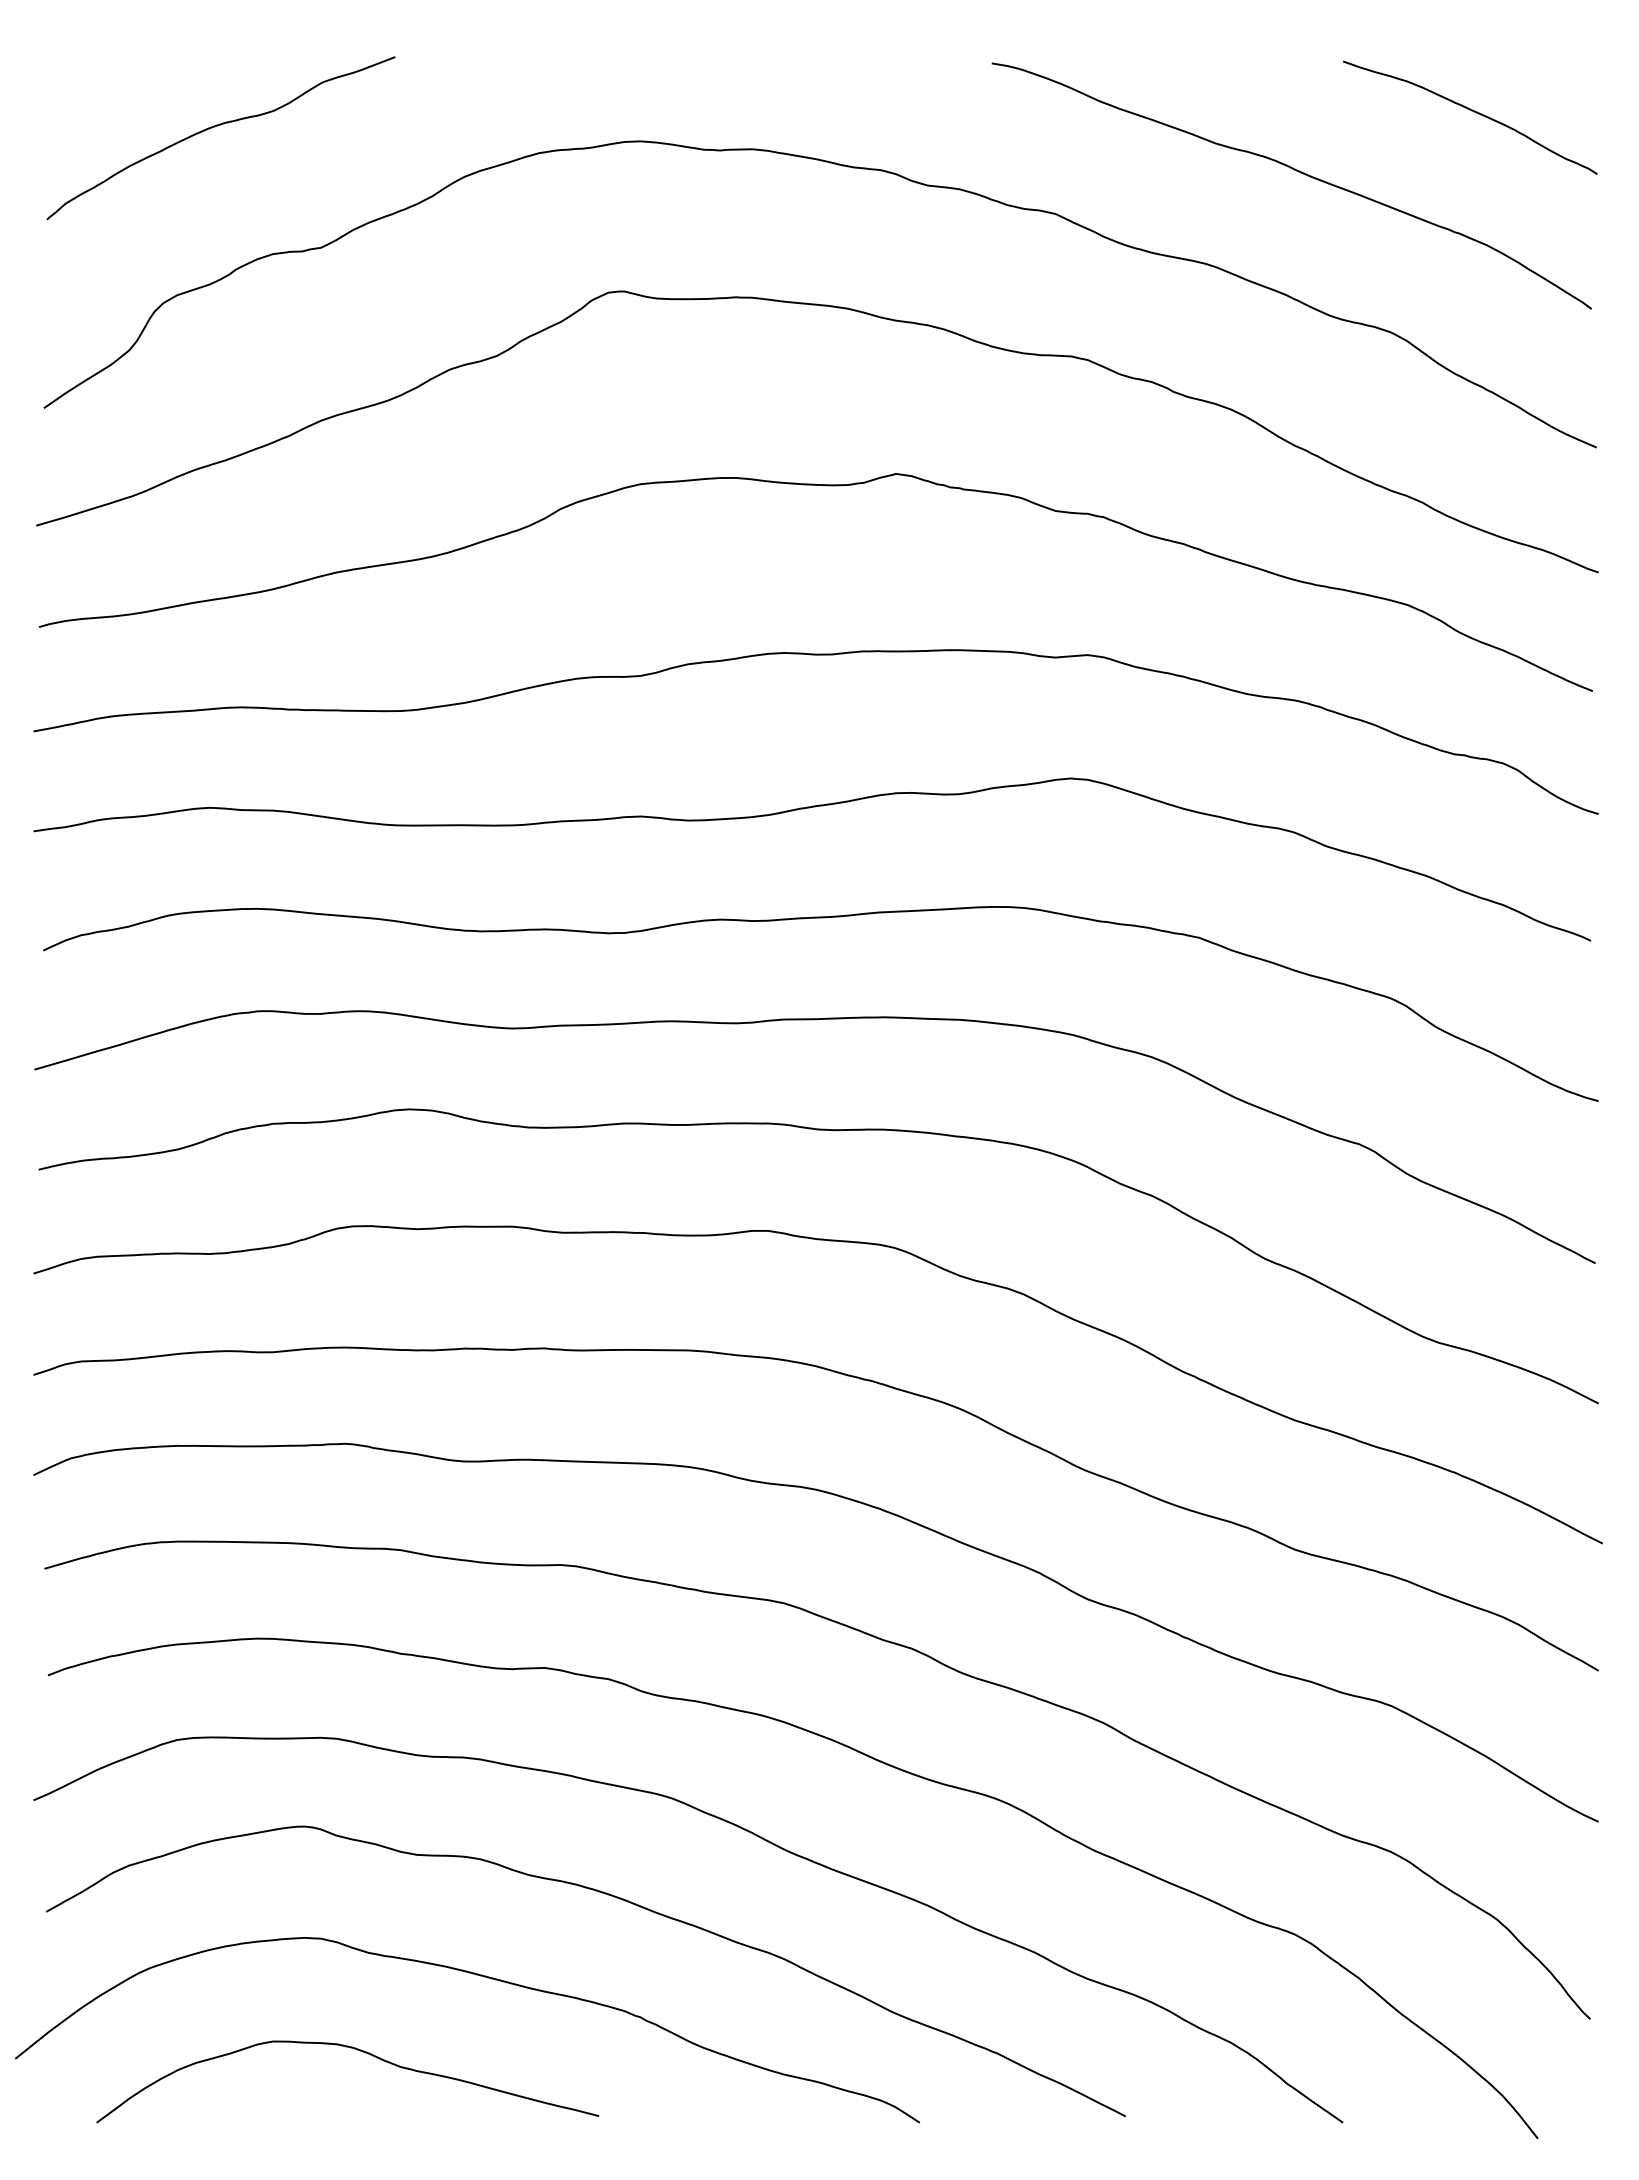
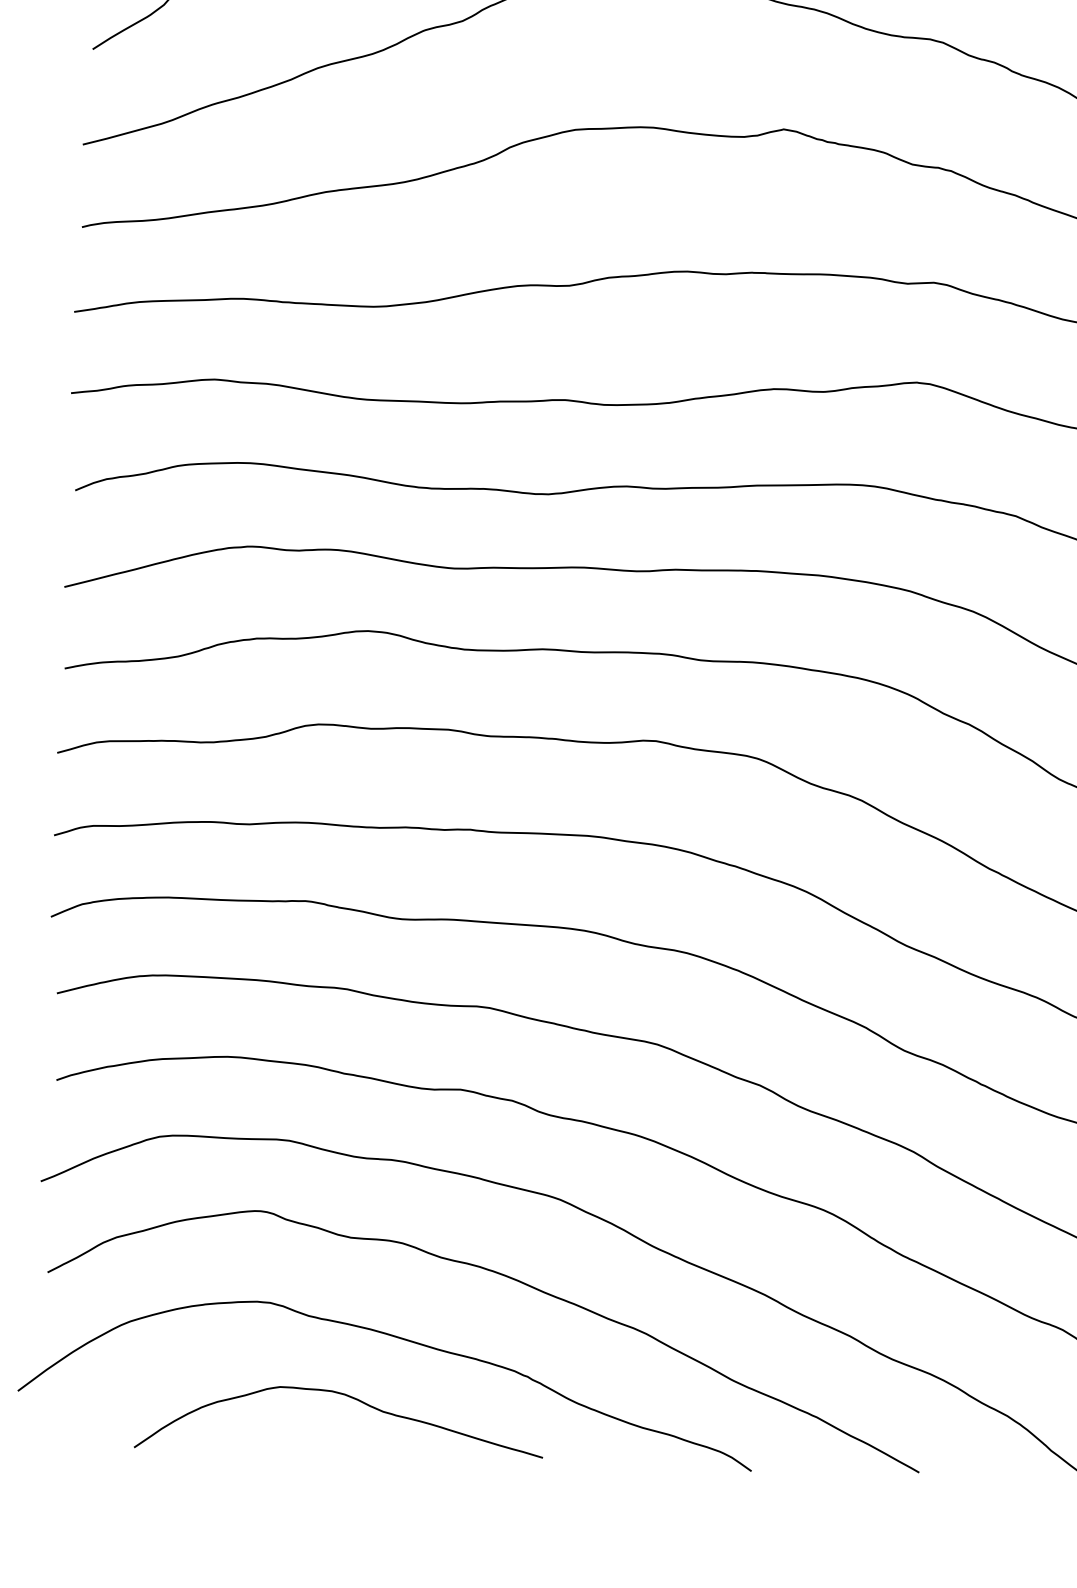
curve: (359, 2051) -> (350, 1397), moved

